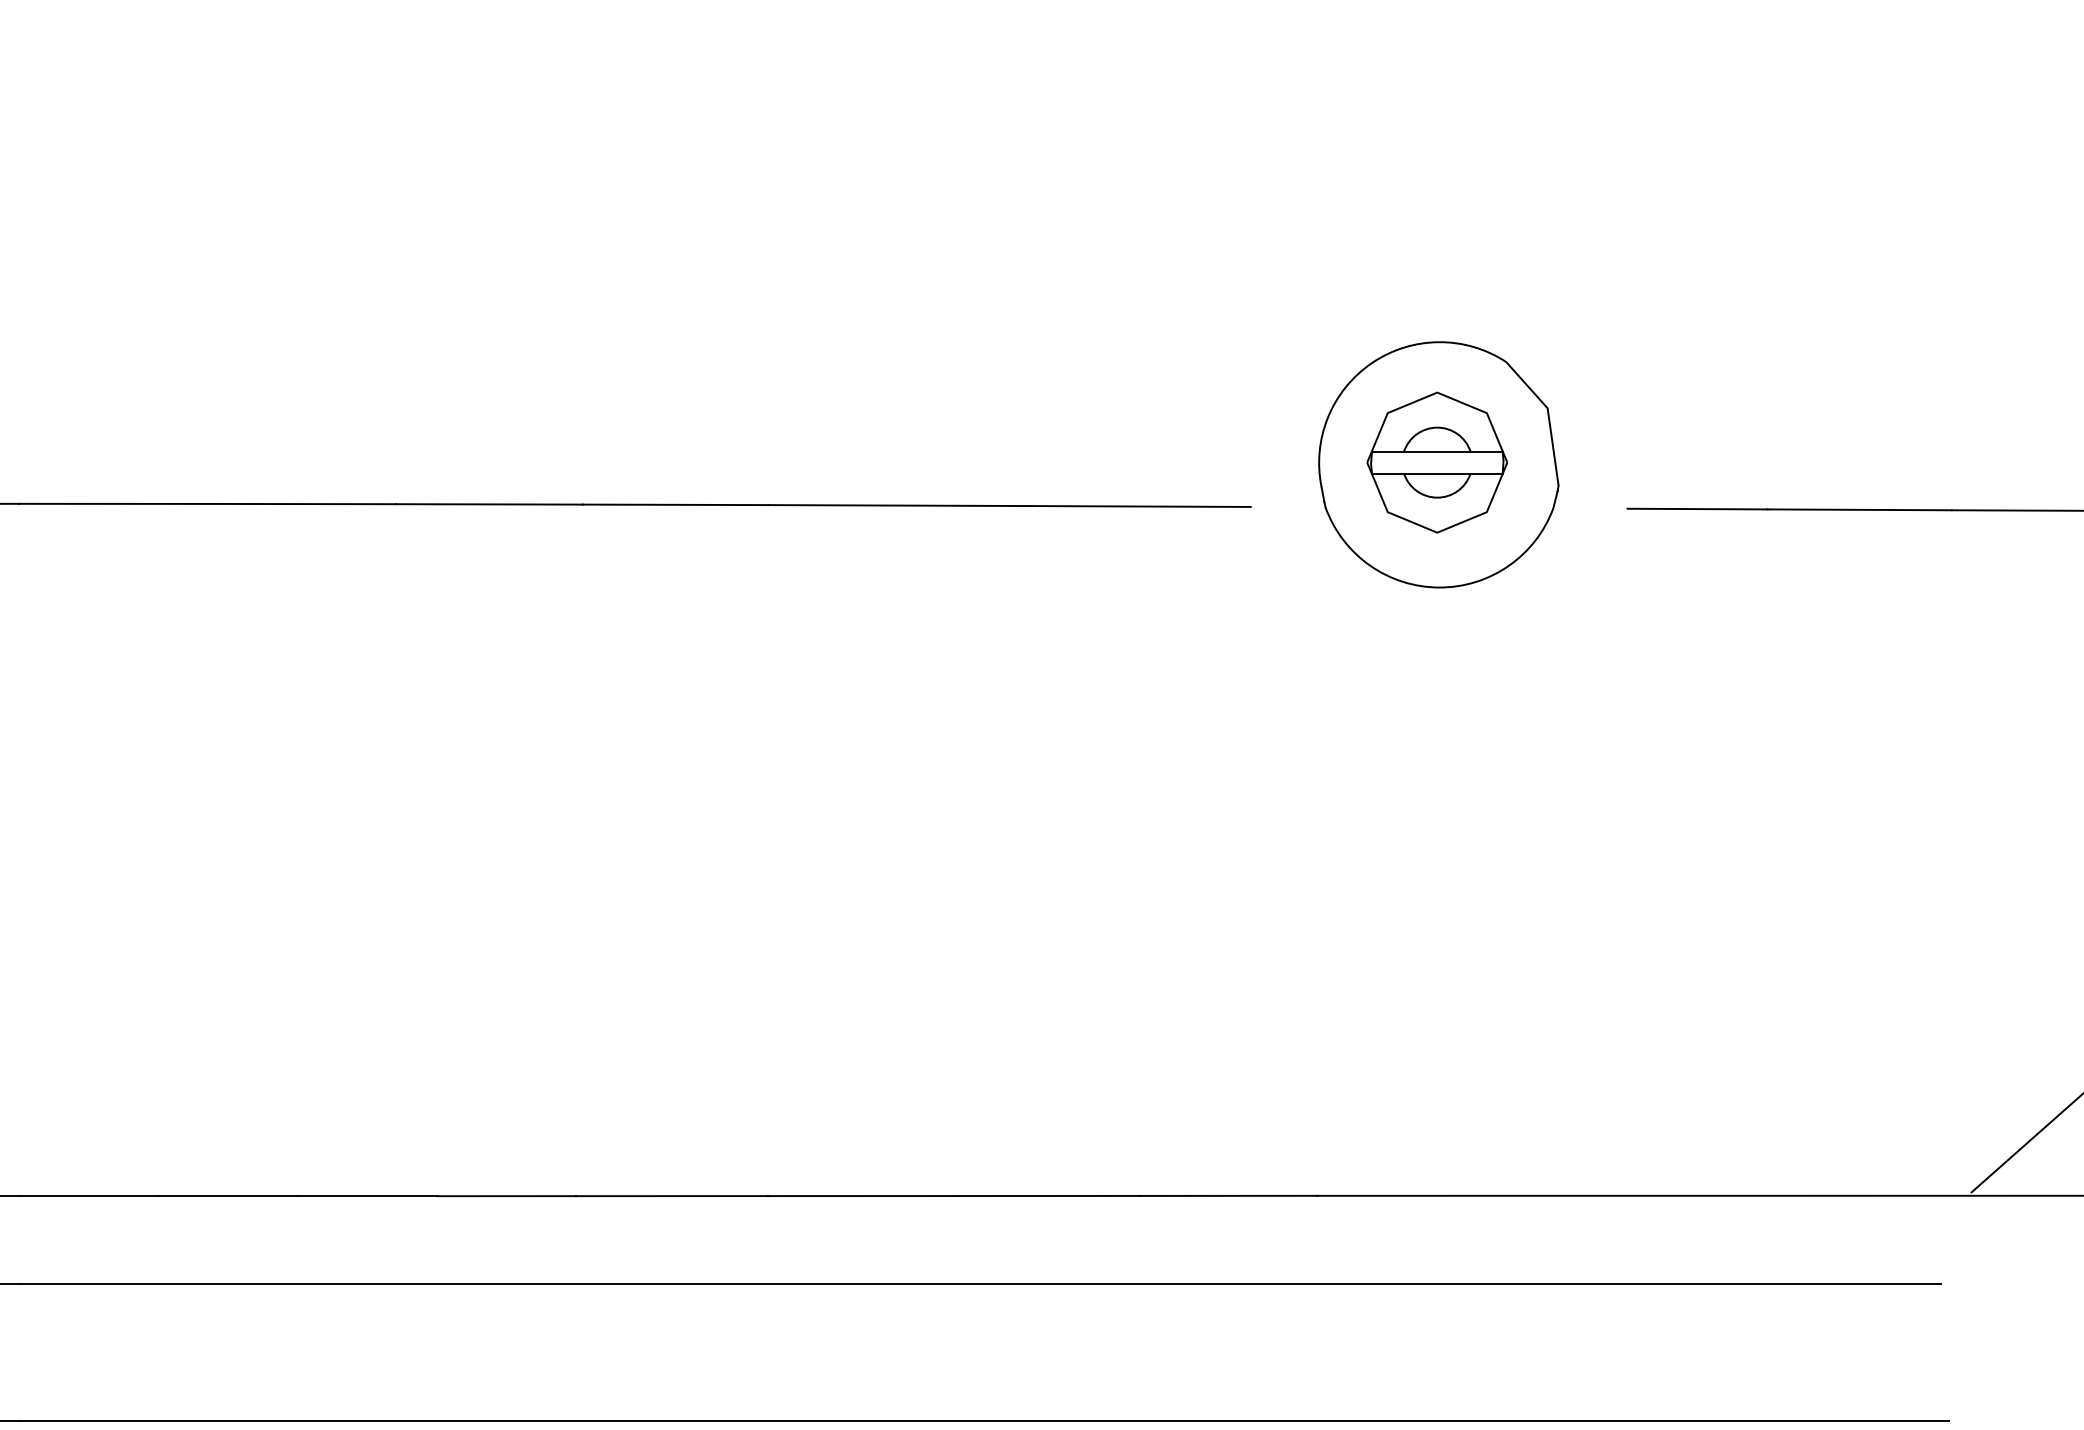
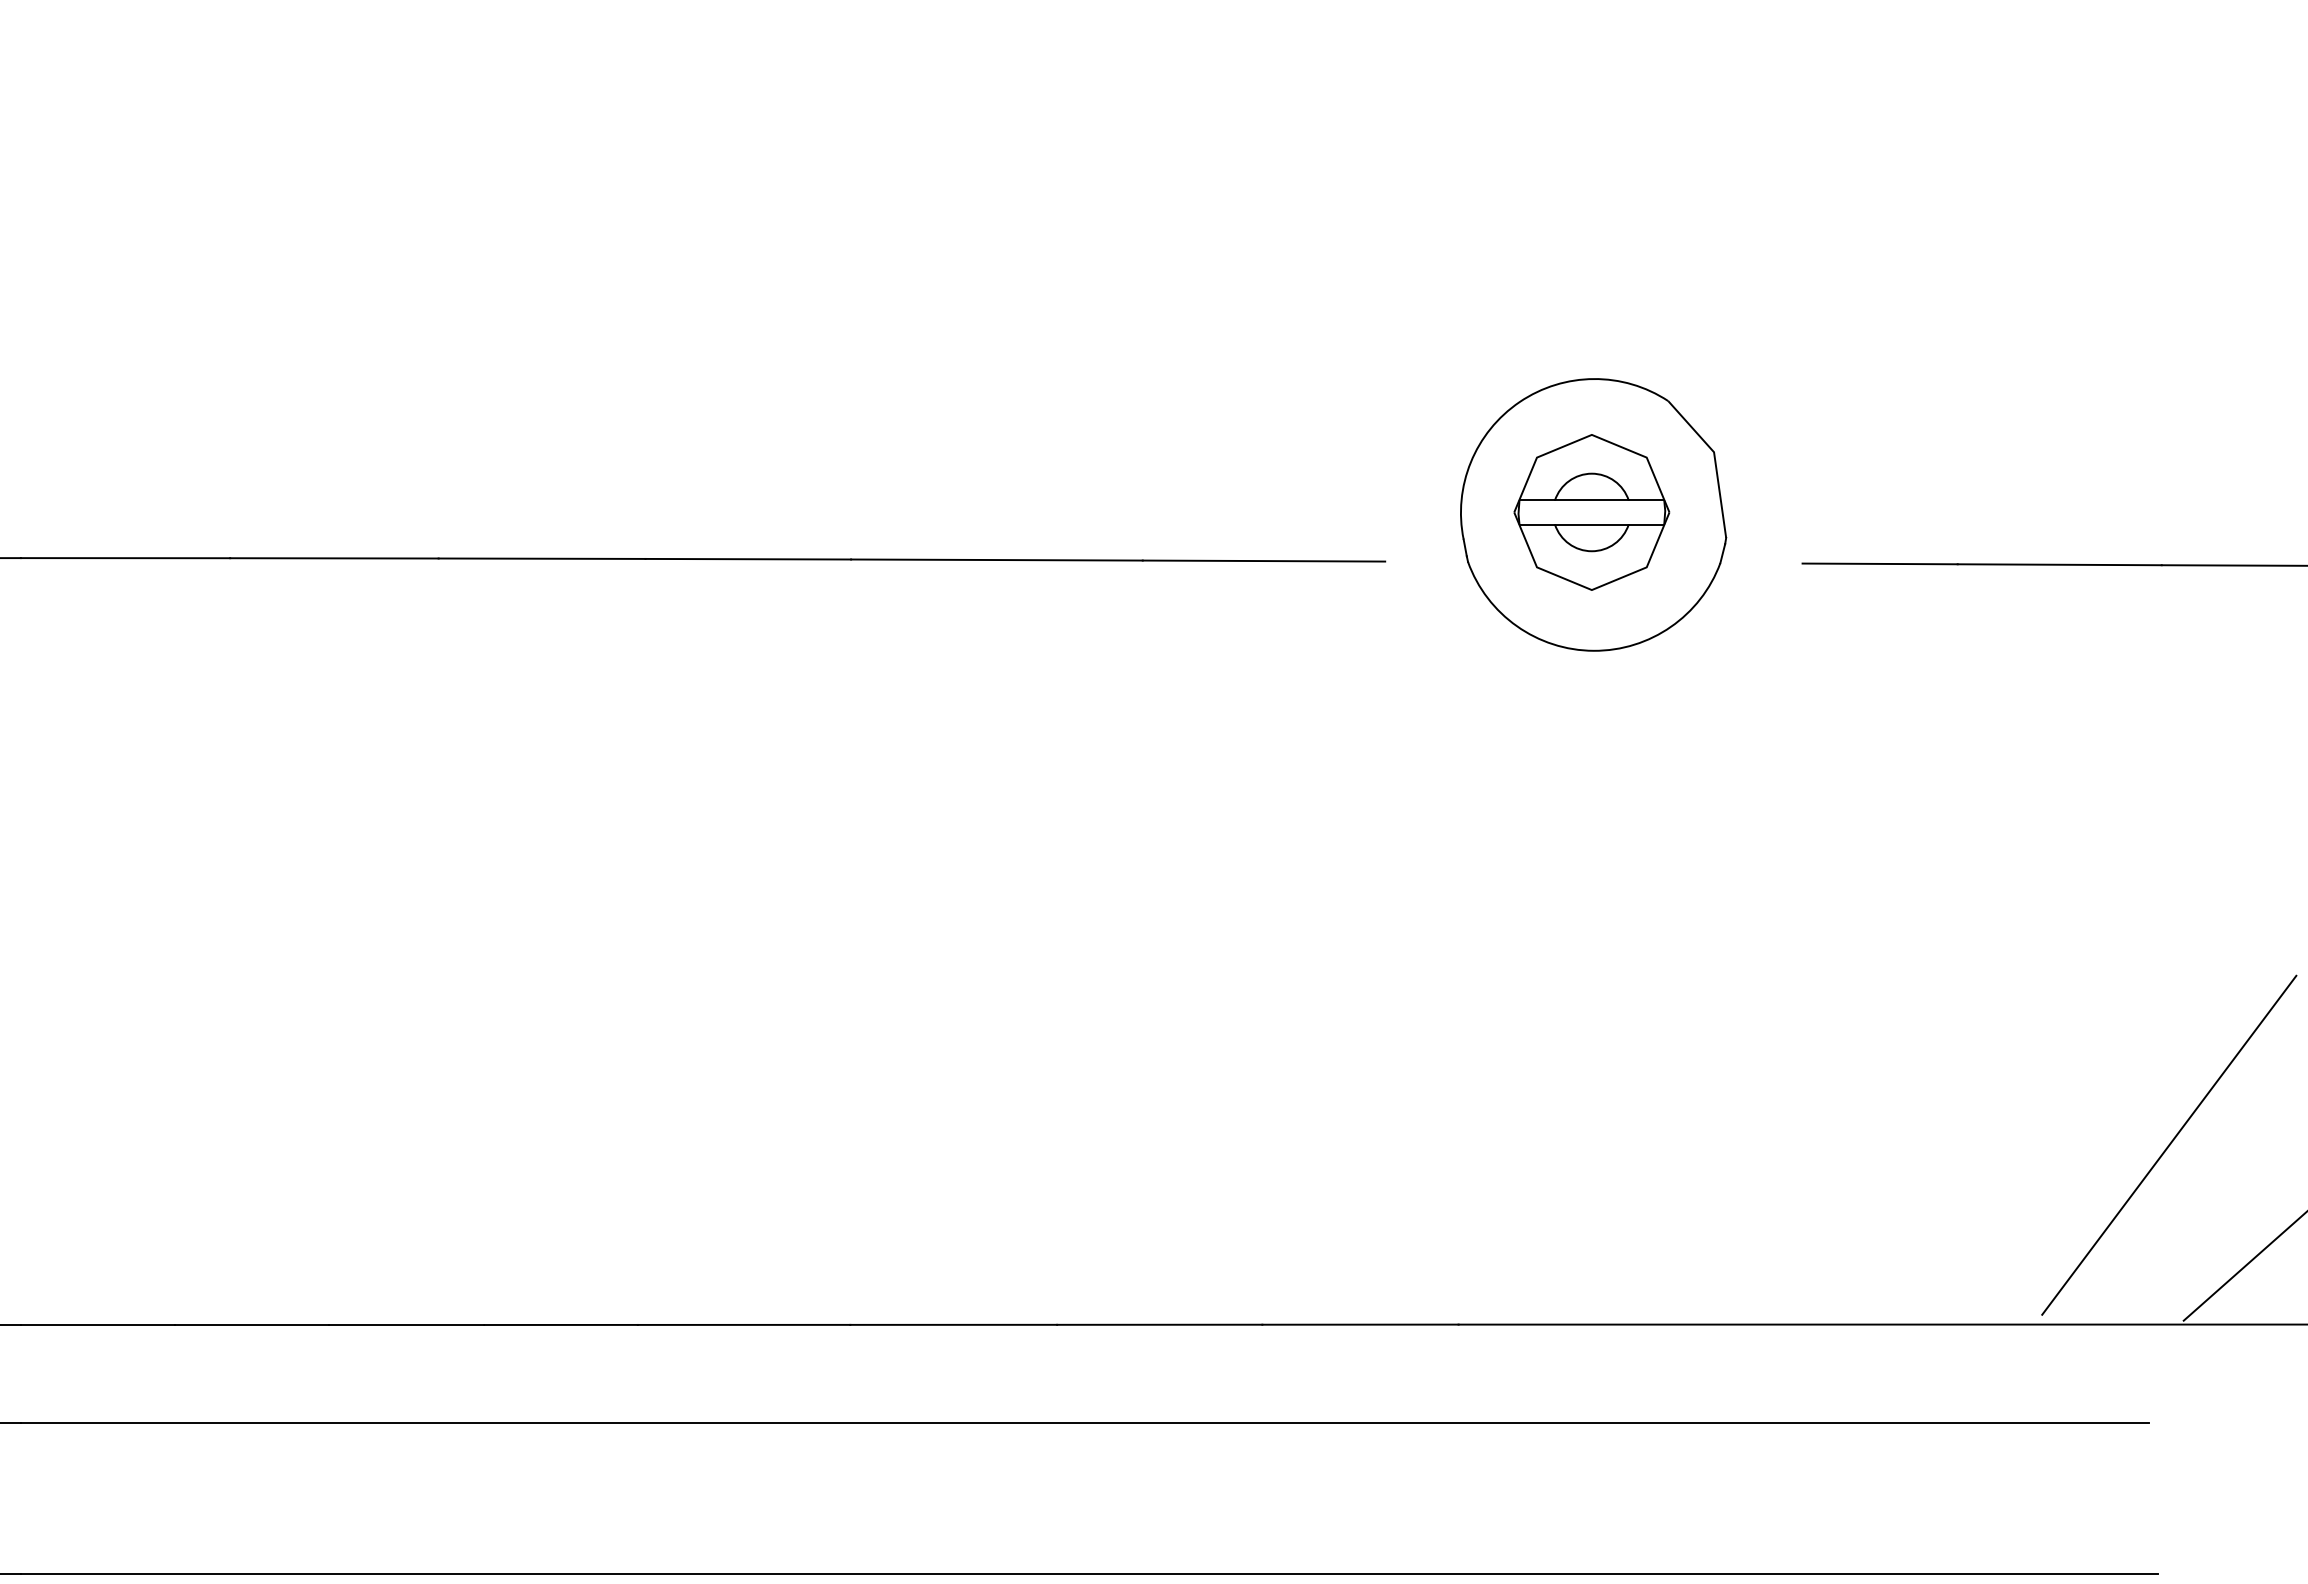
line: (1958, 1033) -> (2169, 1144), added

